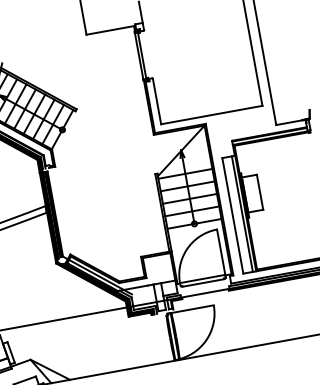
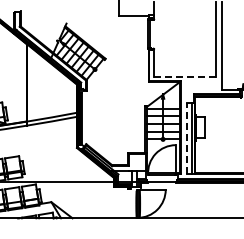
line: (212, 114) -> (185, 76), solid -> dashed
line: (232, 215) -> (186, 138), solid -> dashed

